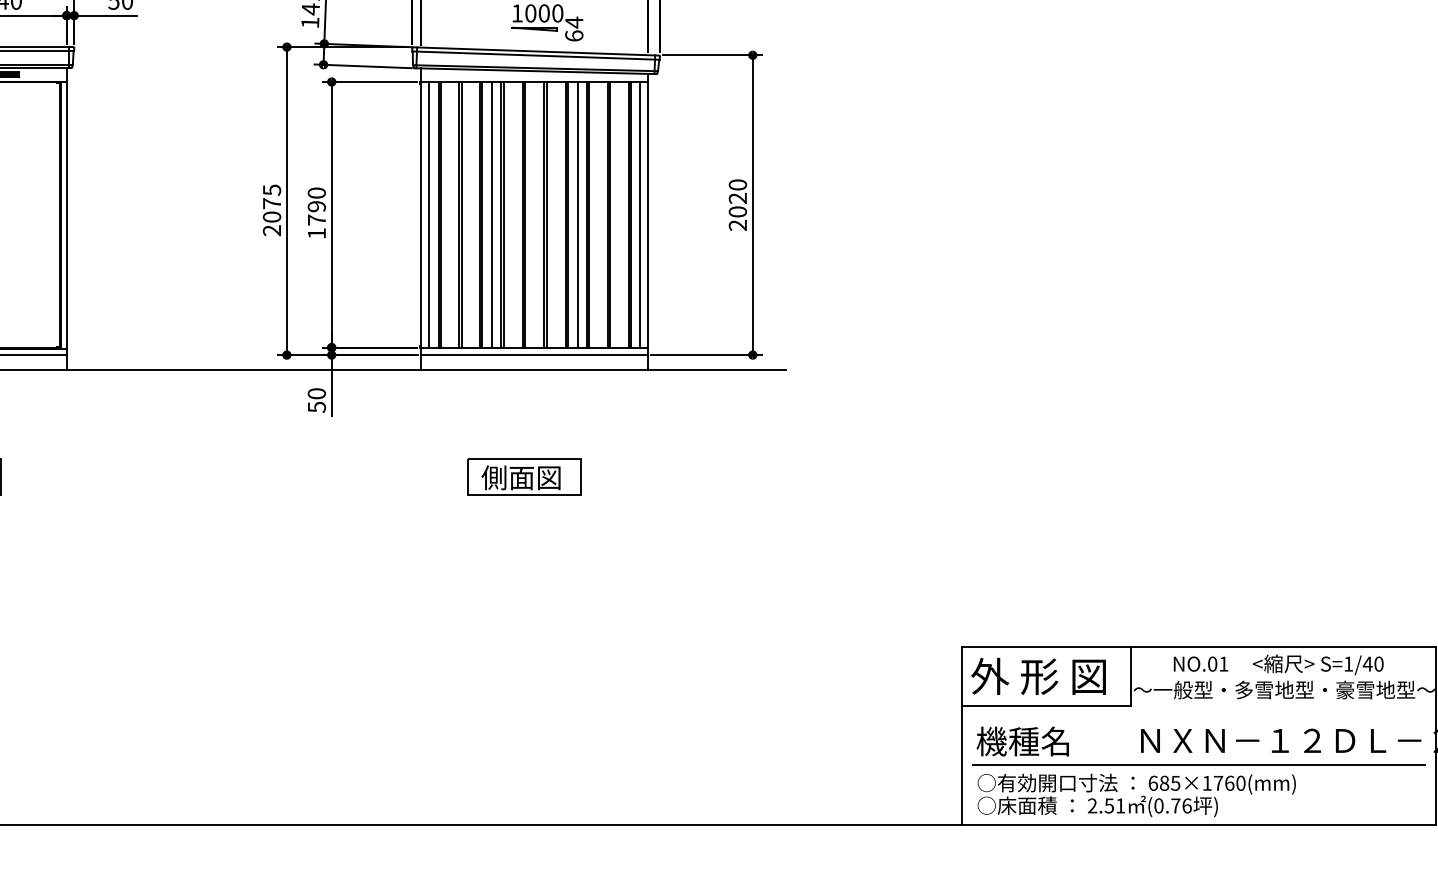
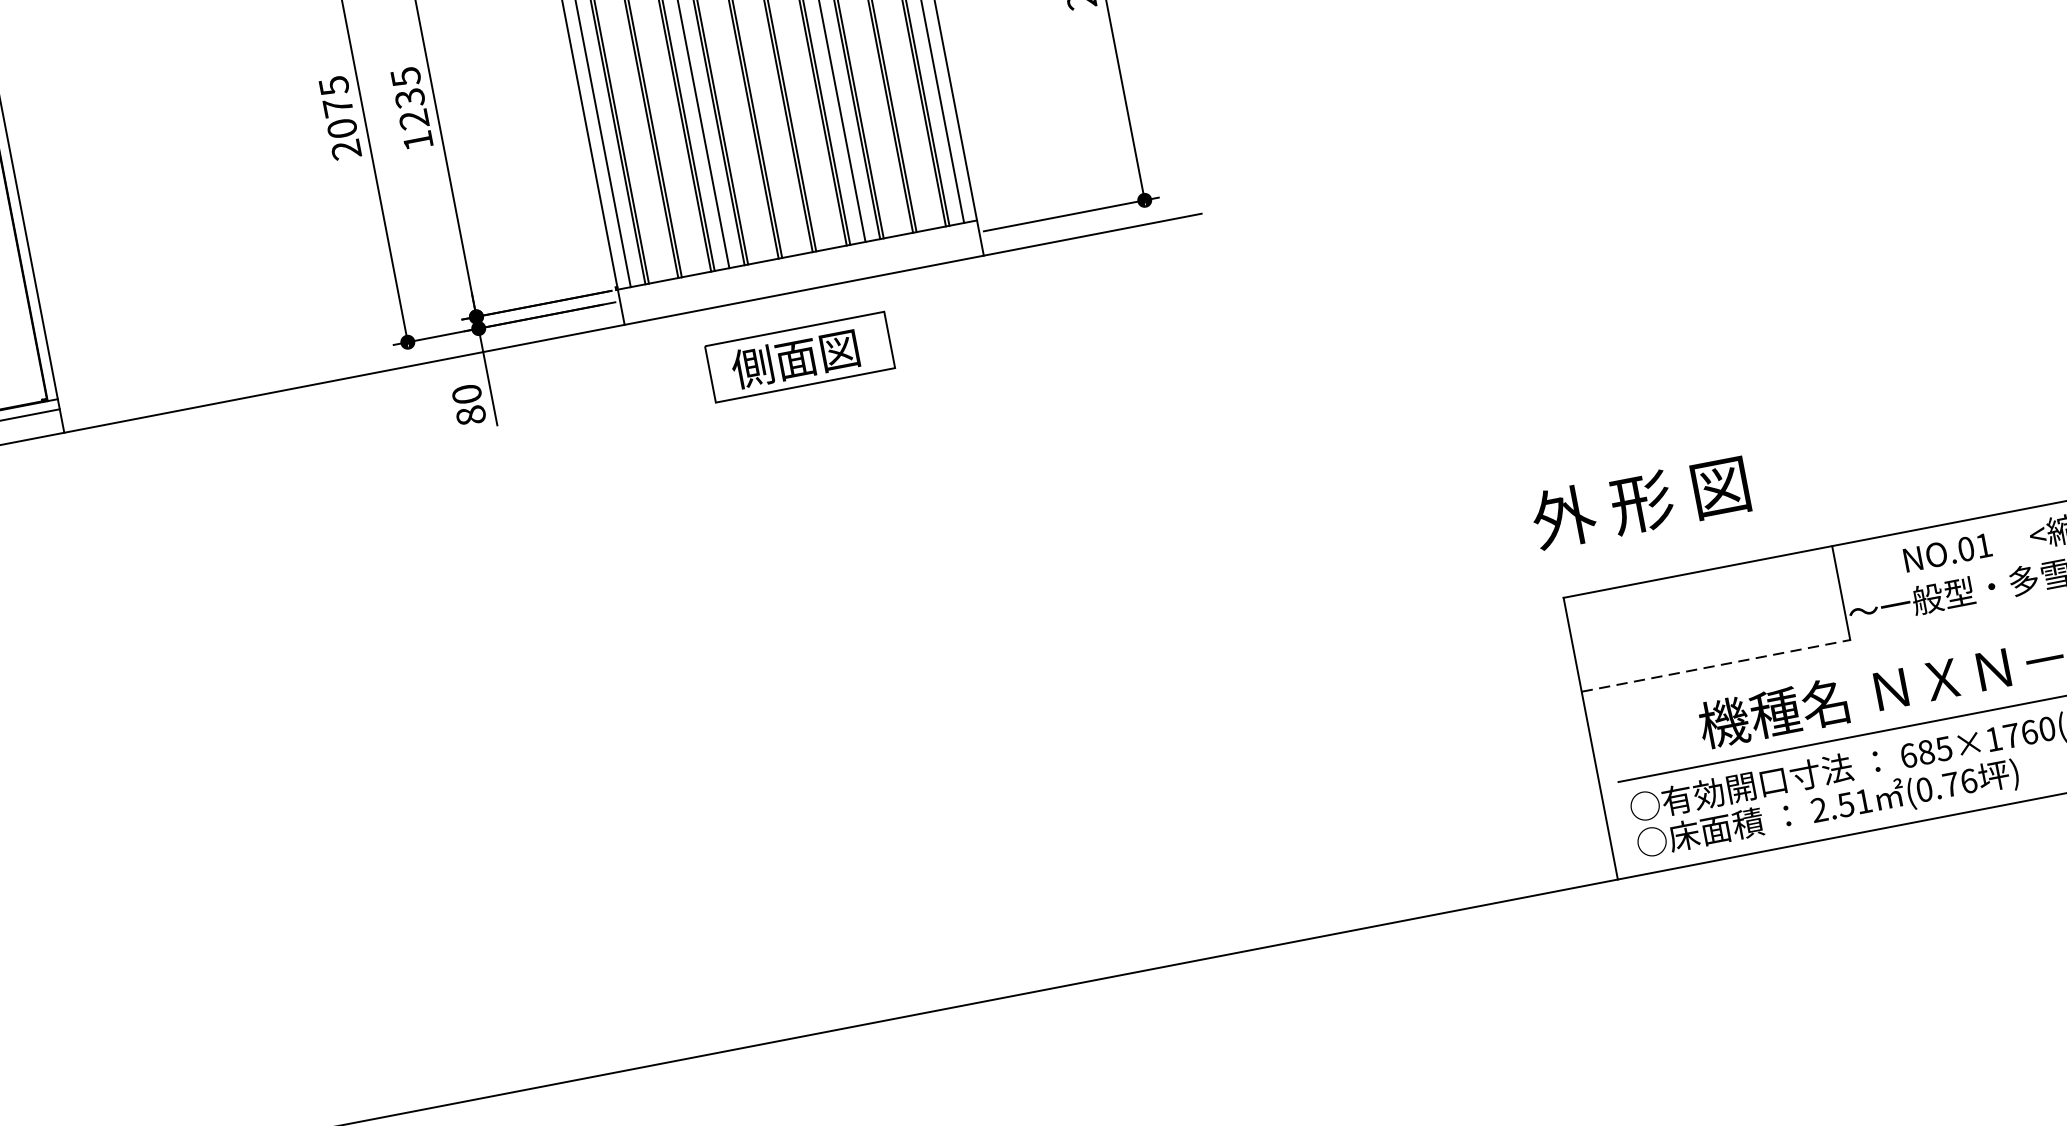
text: (316, 206) -> (409, 98), 1790 -> 1235
line: (534, 355) -> (799, 267), removed
text: (316, 407) -> (470, 416), 50 -> 80
part: (524, 476) -> (800, 355), moved
text: (1038, 675) -> (1640, 500), moved
line: (1046, 705) -> (1716, 665), solid -> dashed
text: (1022, 741) -> (1772, 713), moved

